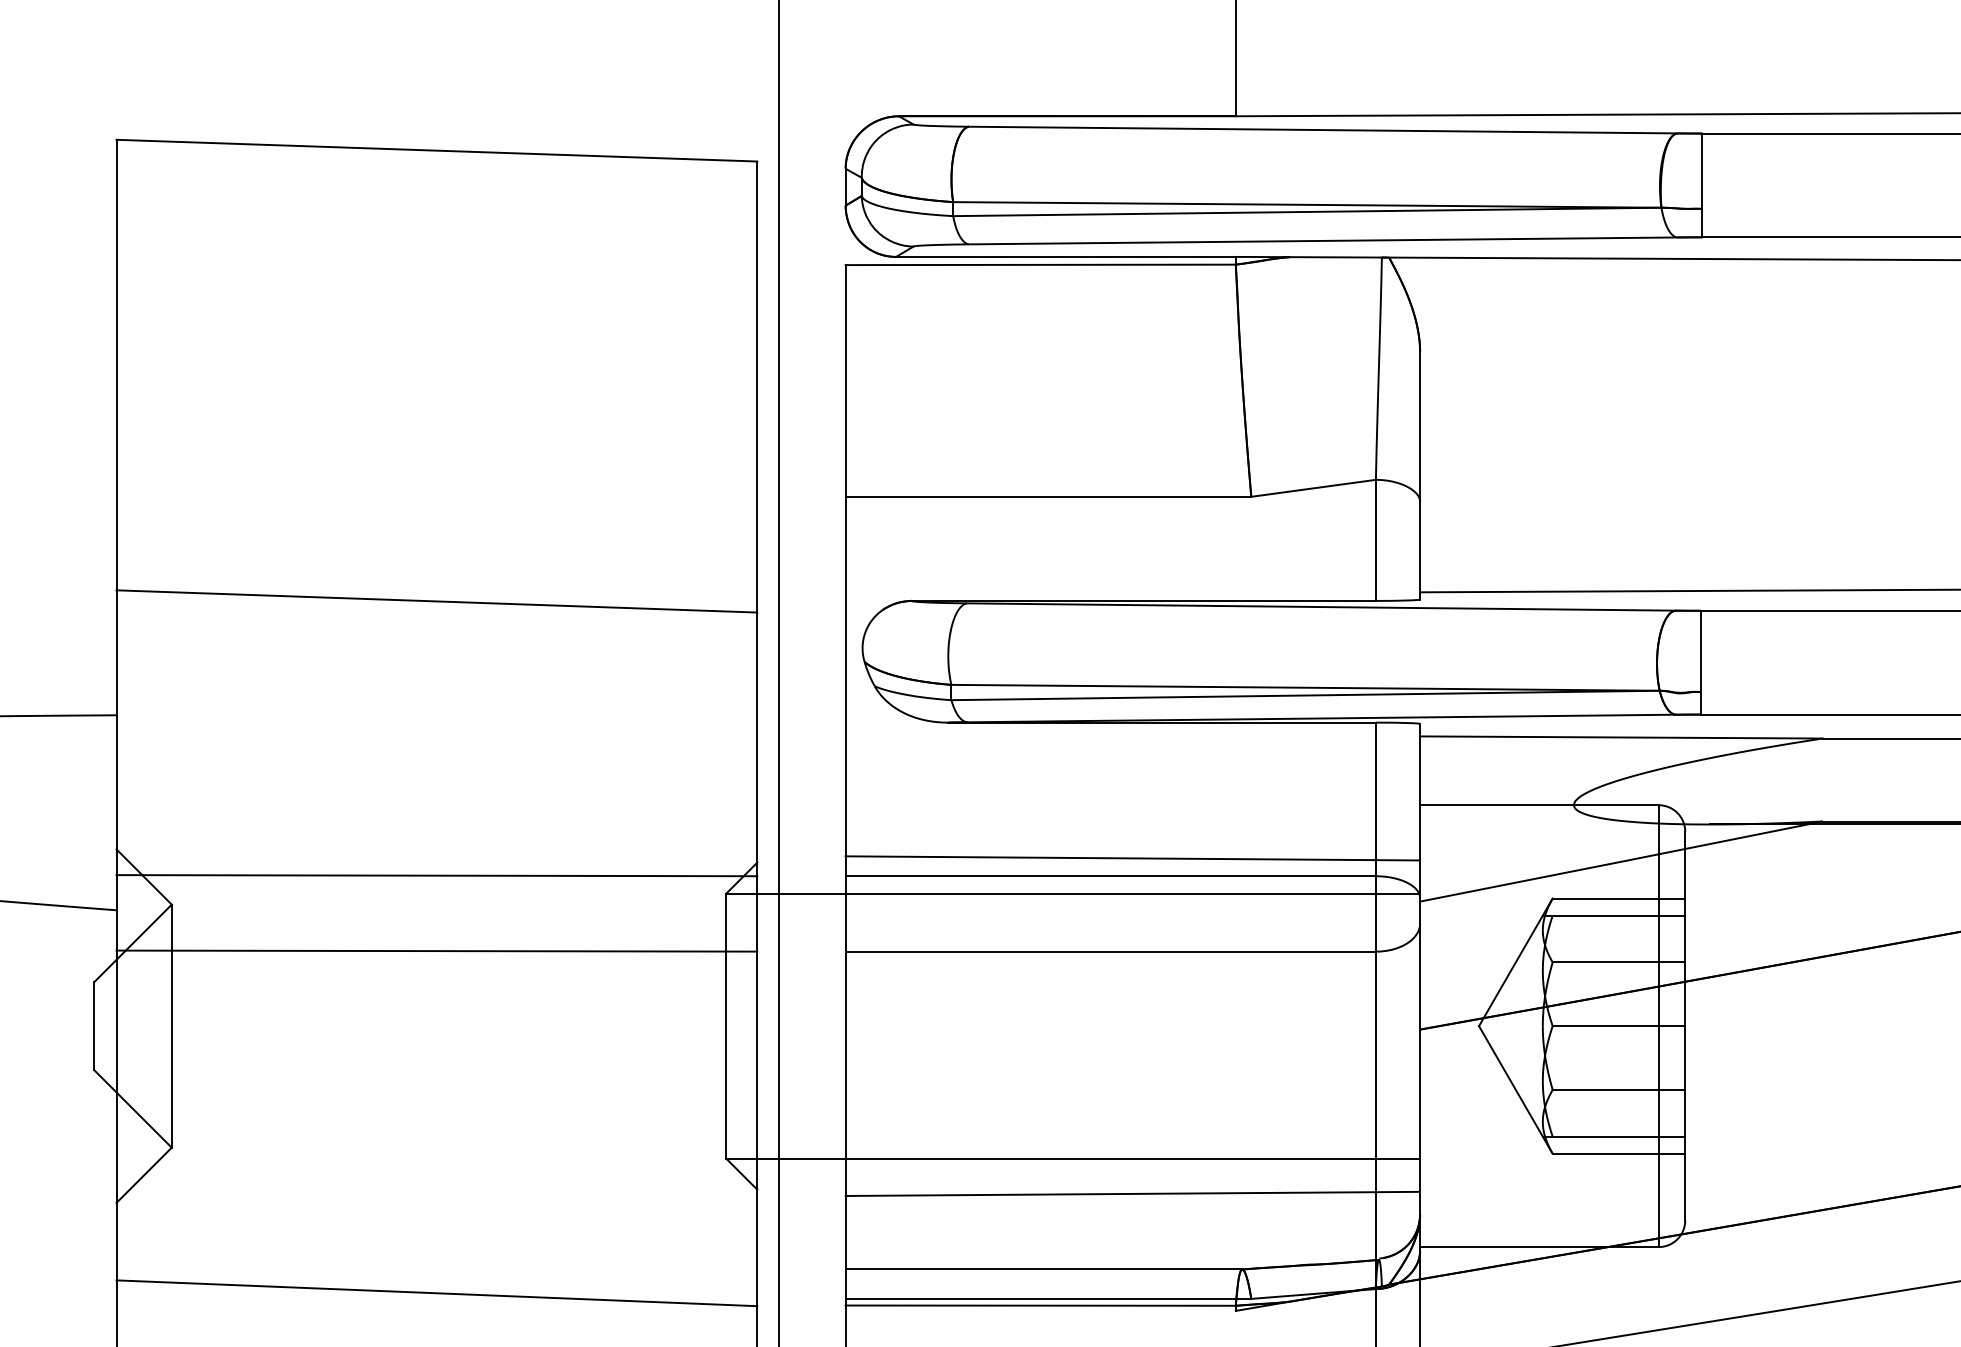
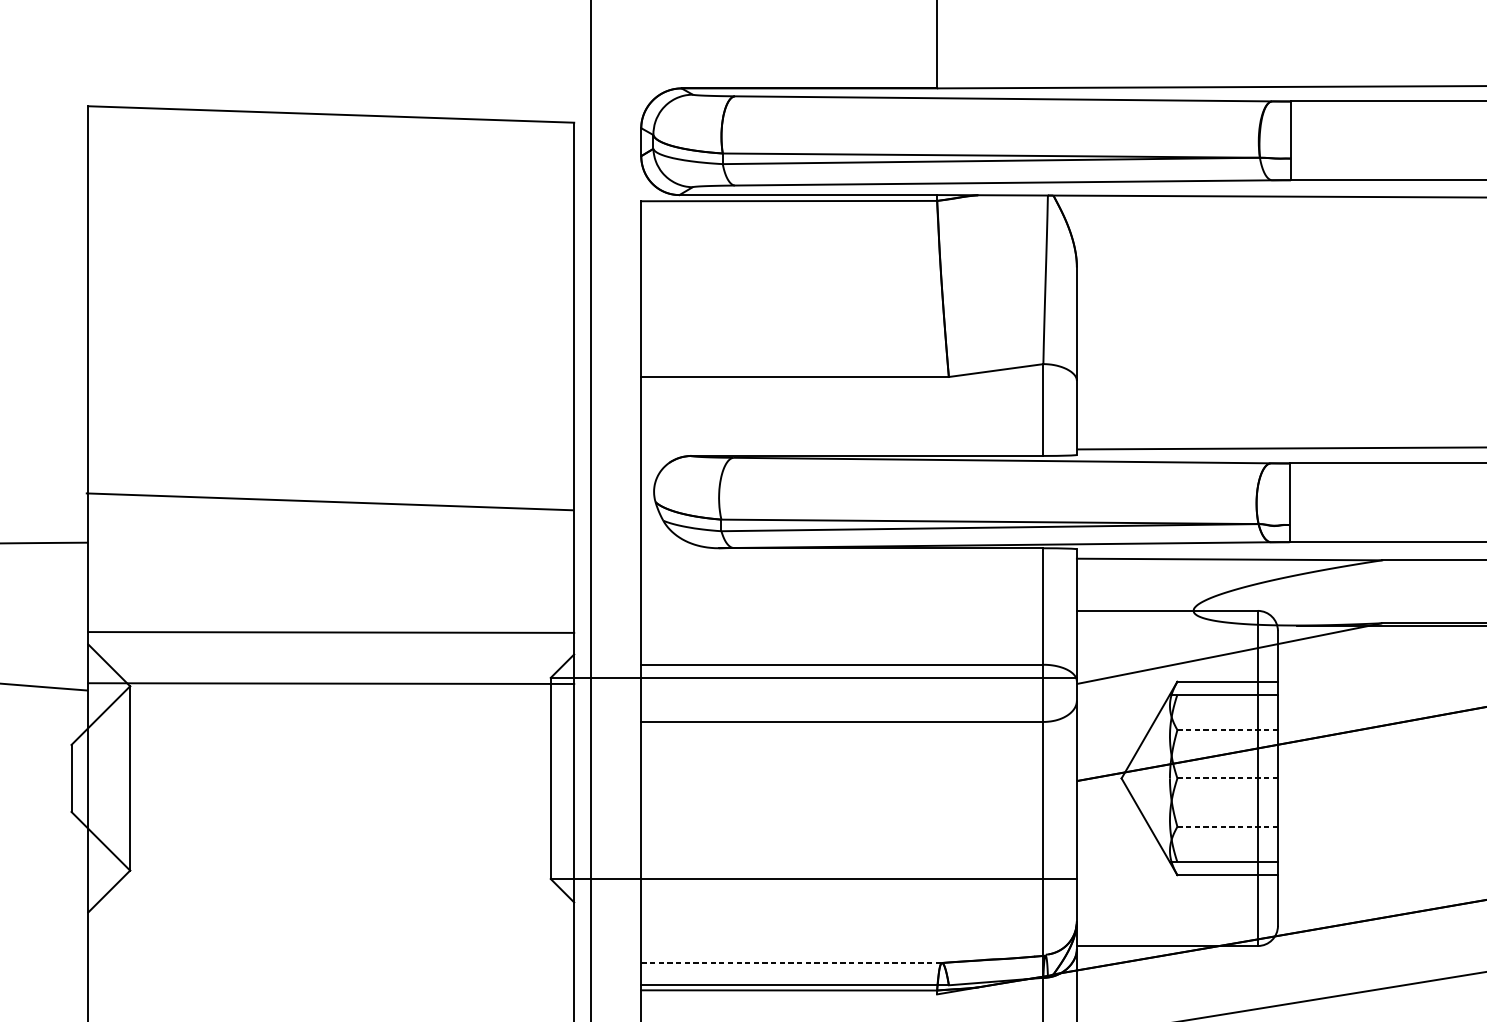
line: (436, 601) -> (329, 501), moved
line: (1132, 858) -> (858, 651), removed
line: (436, 875) -> (330, 632), moved
line: (436, 950) -> (330, 683), moved
line: (1618, 962) -> (1227, 730), solid -> dashed
line: (1619, 1026) -> (1228, 778), solid -> dashed
line: (1618, 1089) -> (1227, 826), solid -> dashed
line: (1132, 1193) -> (858, 905), removed
line: (1044, 1269) -> (792, 963), solid -> dashed
line: (436, 1293) -> (330, 981), removed

